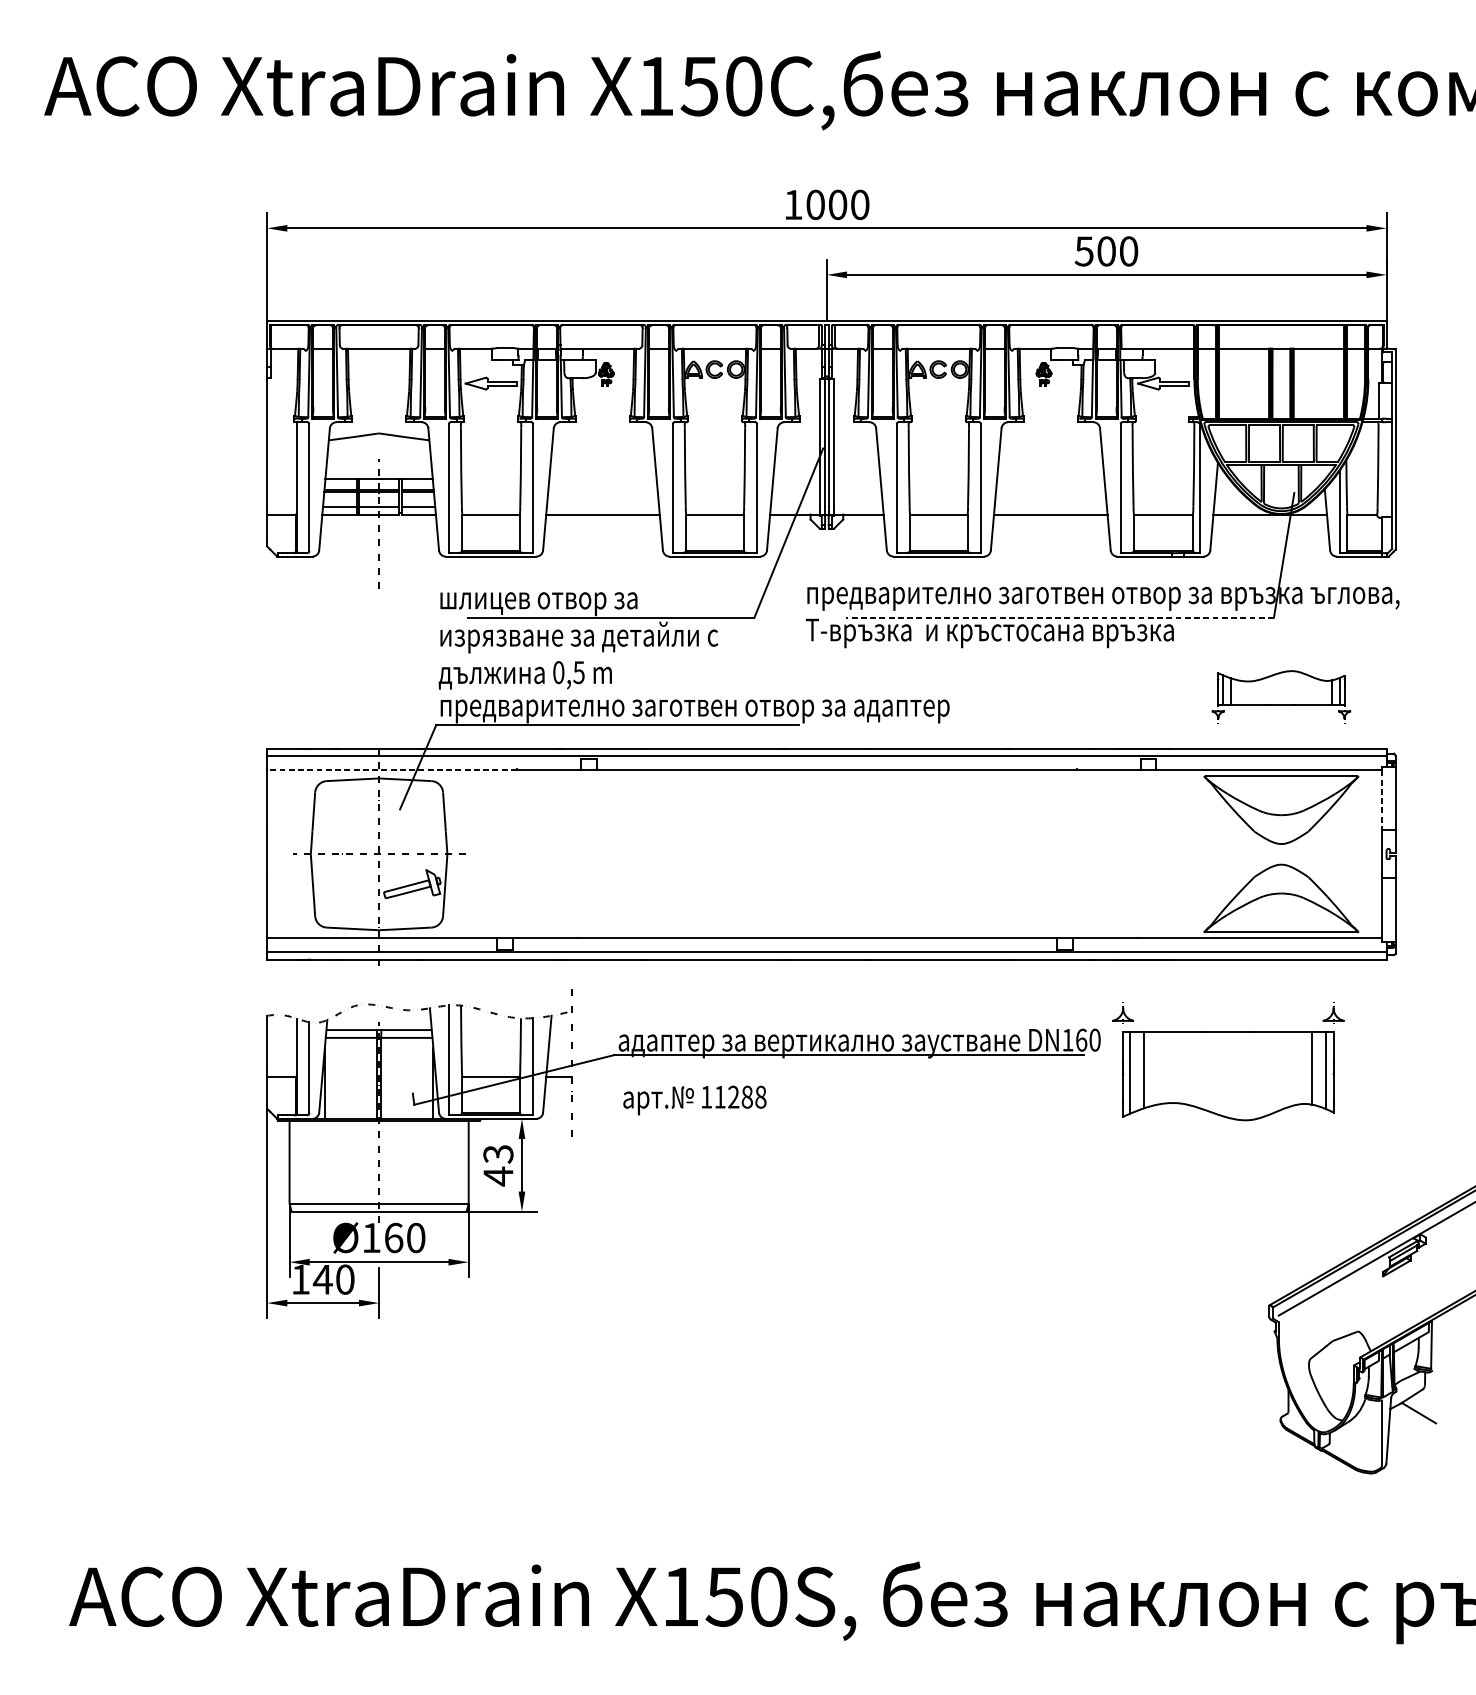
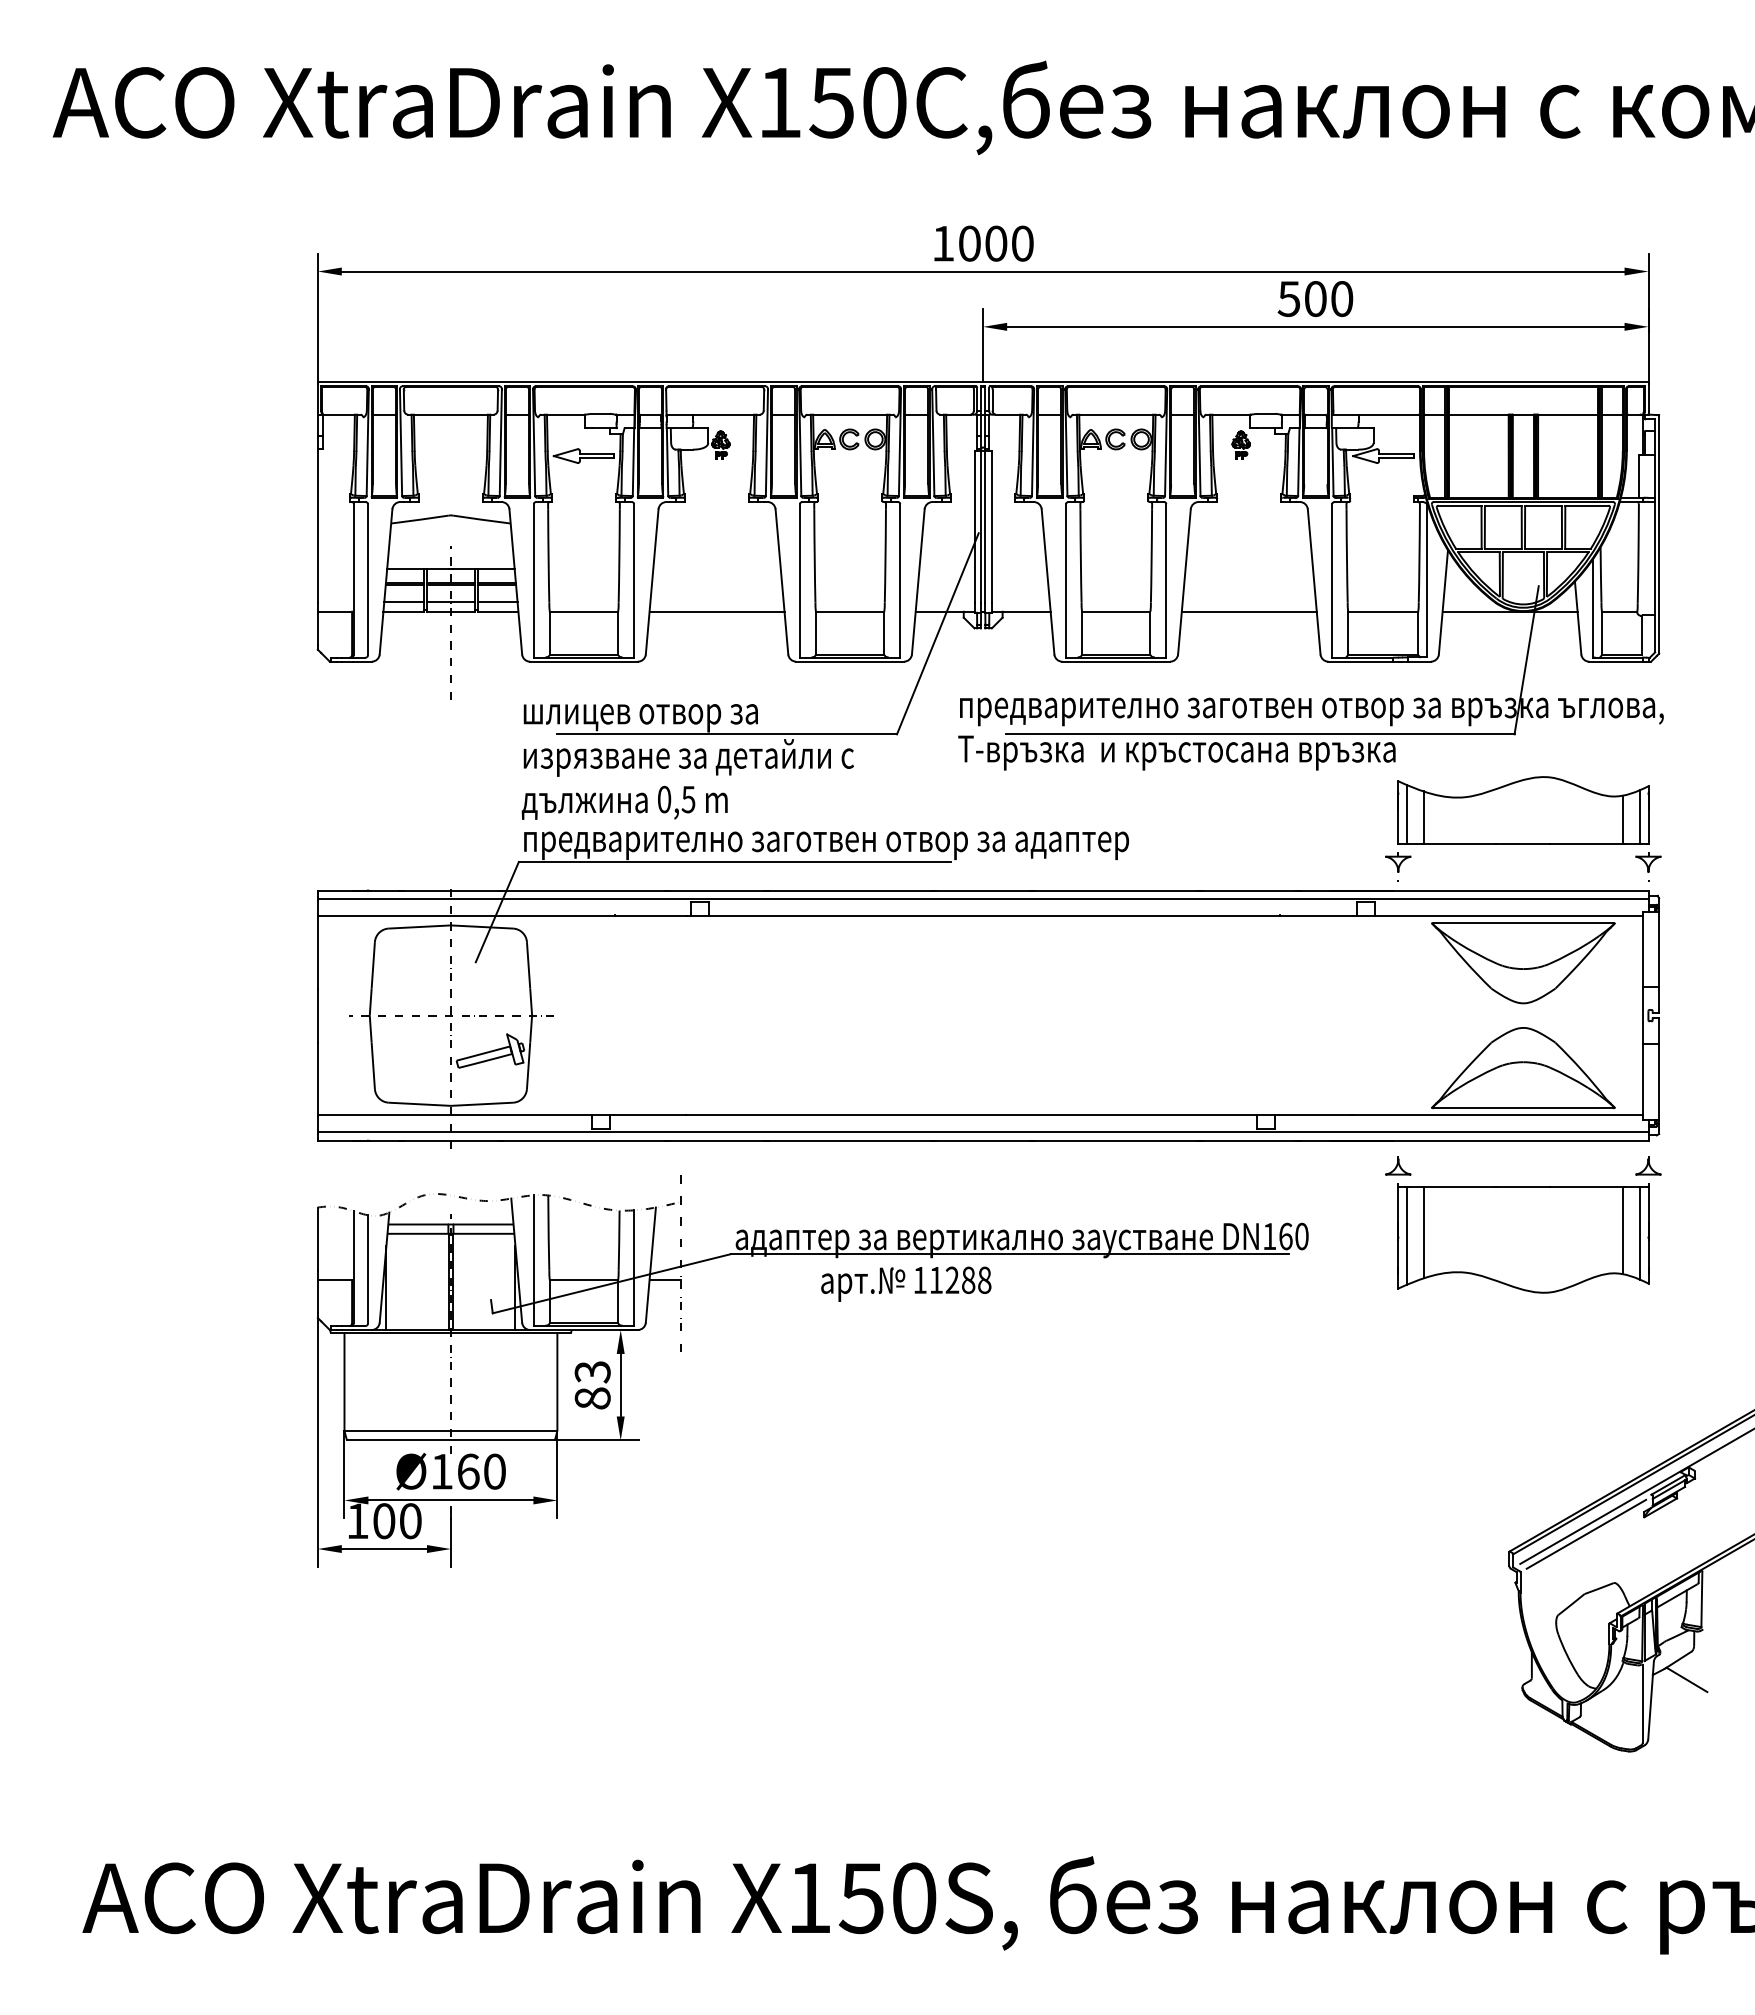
line: (1059, 617) -> (1259, 734), dashed -> solid
part: (1281, 696) -> (1523, 828), size x1.67
line: (391, 770) -> (465, 915), dashed -> solid
line: (1382, 801) -> (1643, 952), dashed -> solid
part: (1228, 1062) -> (1523, 1224), moved
text: (695, 1099) -> (906, 1283), moved
text: (498, 1176) -> (592, 1398), 43 -> 83
text: (323, 1279) -> (384, 1521), 140 -> 100
line: (1334, 1290) -> (1586, 1533), added

